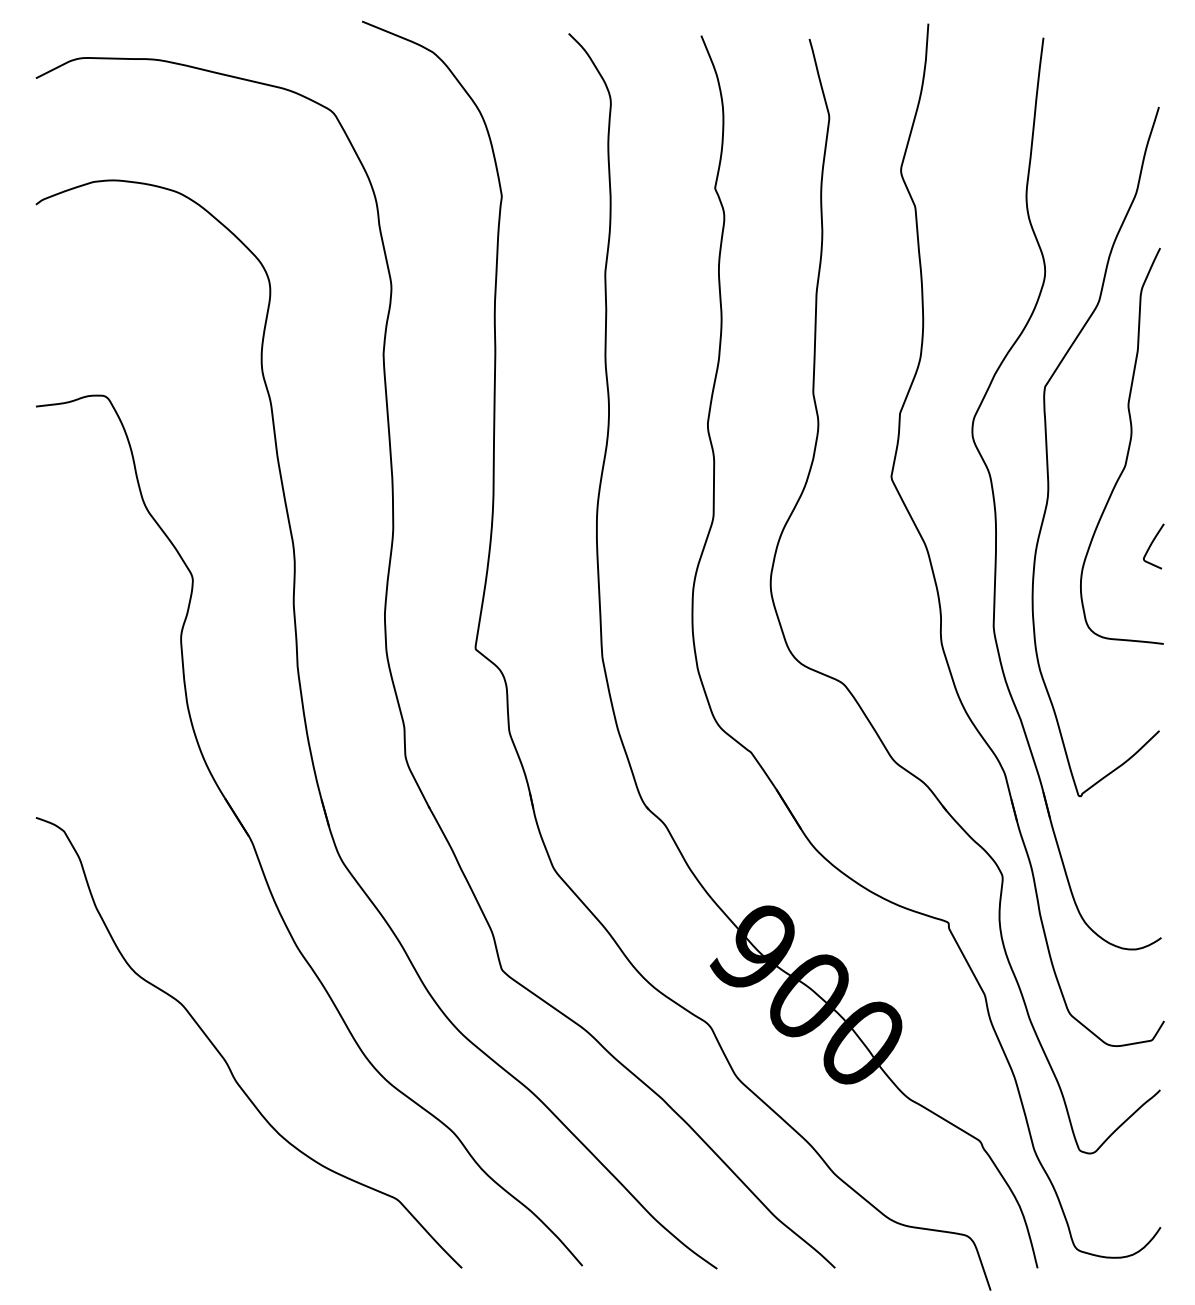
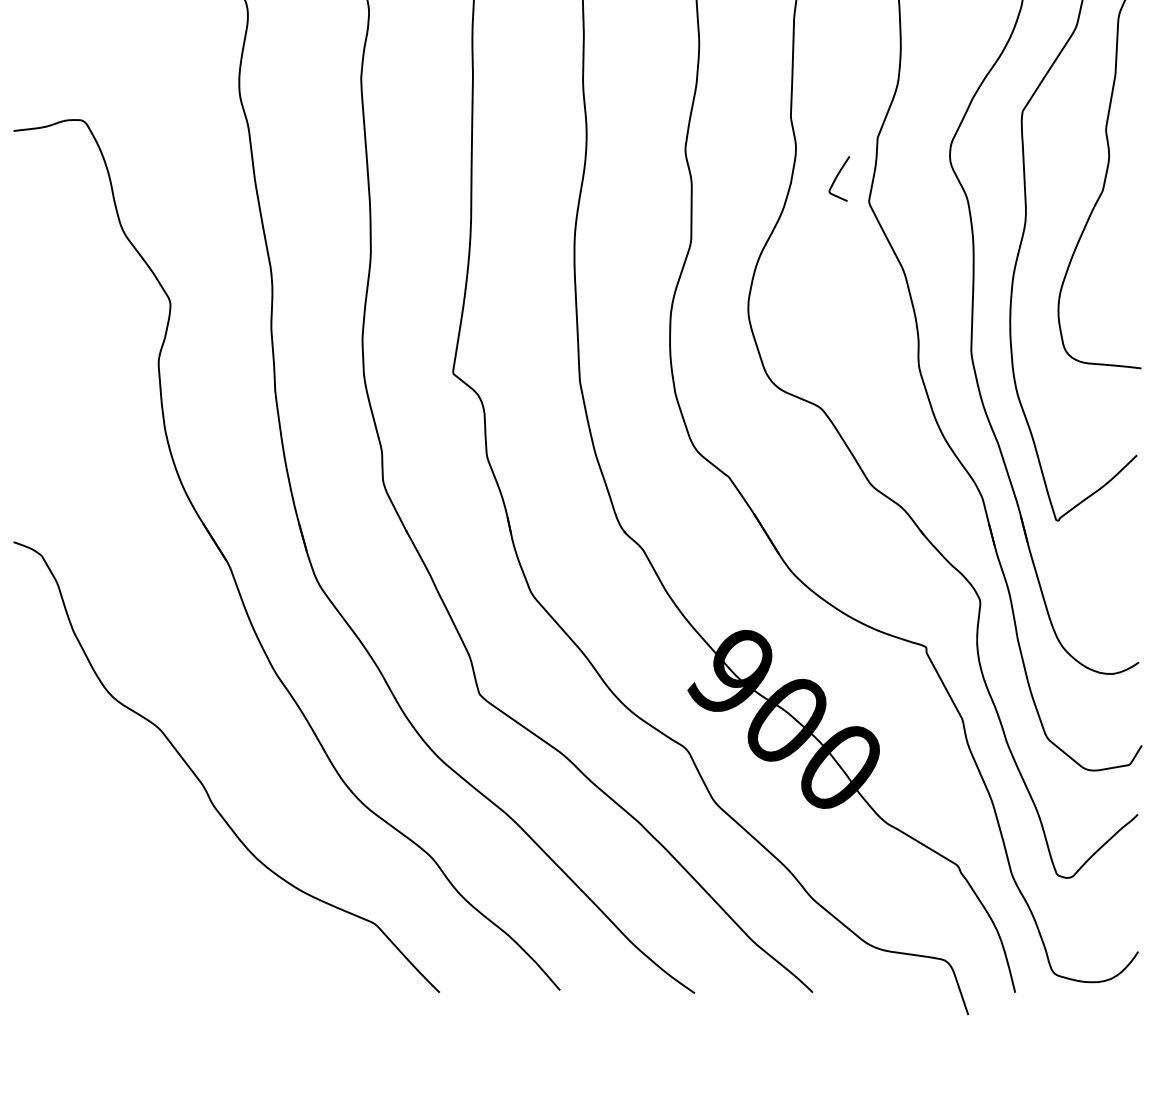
curve: (1152, 544) -> (838, 176), moved

